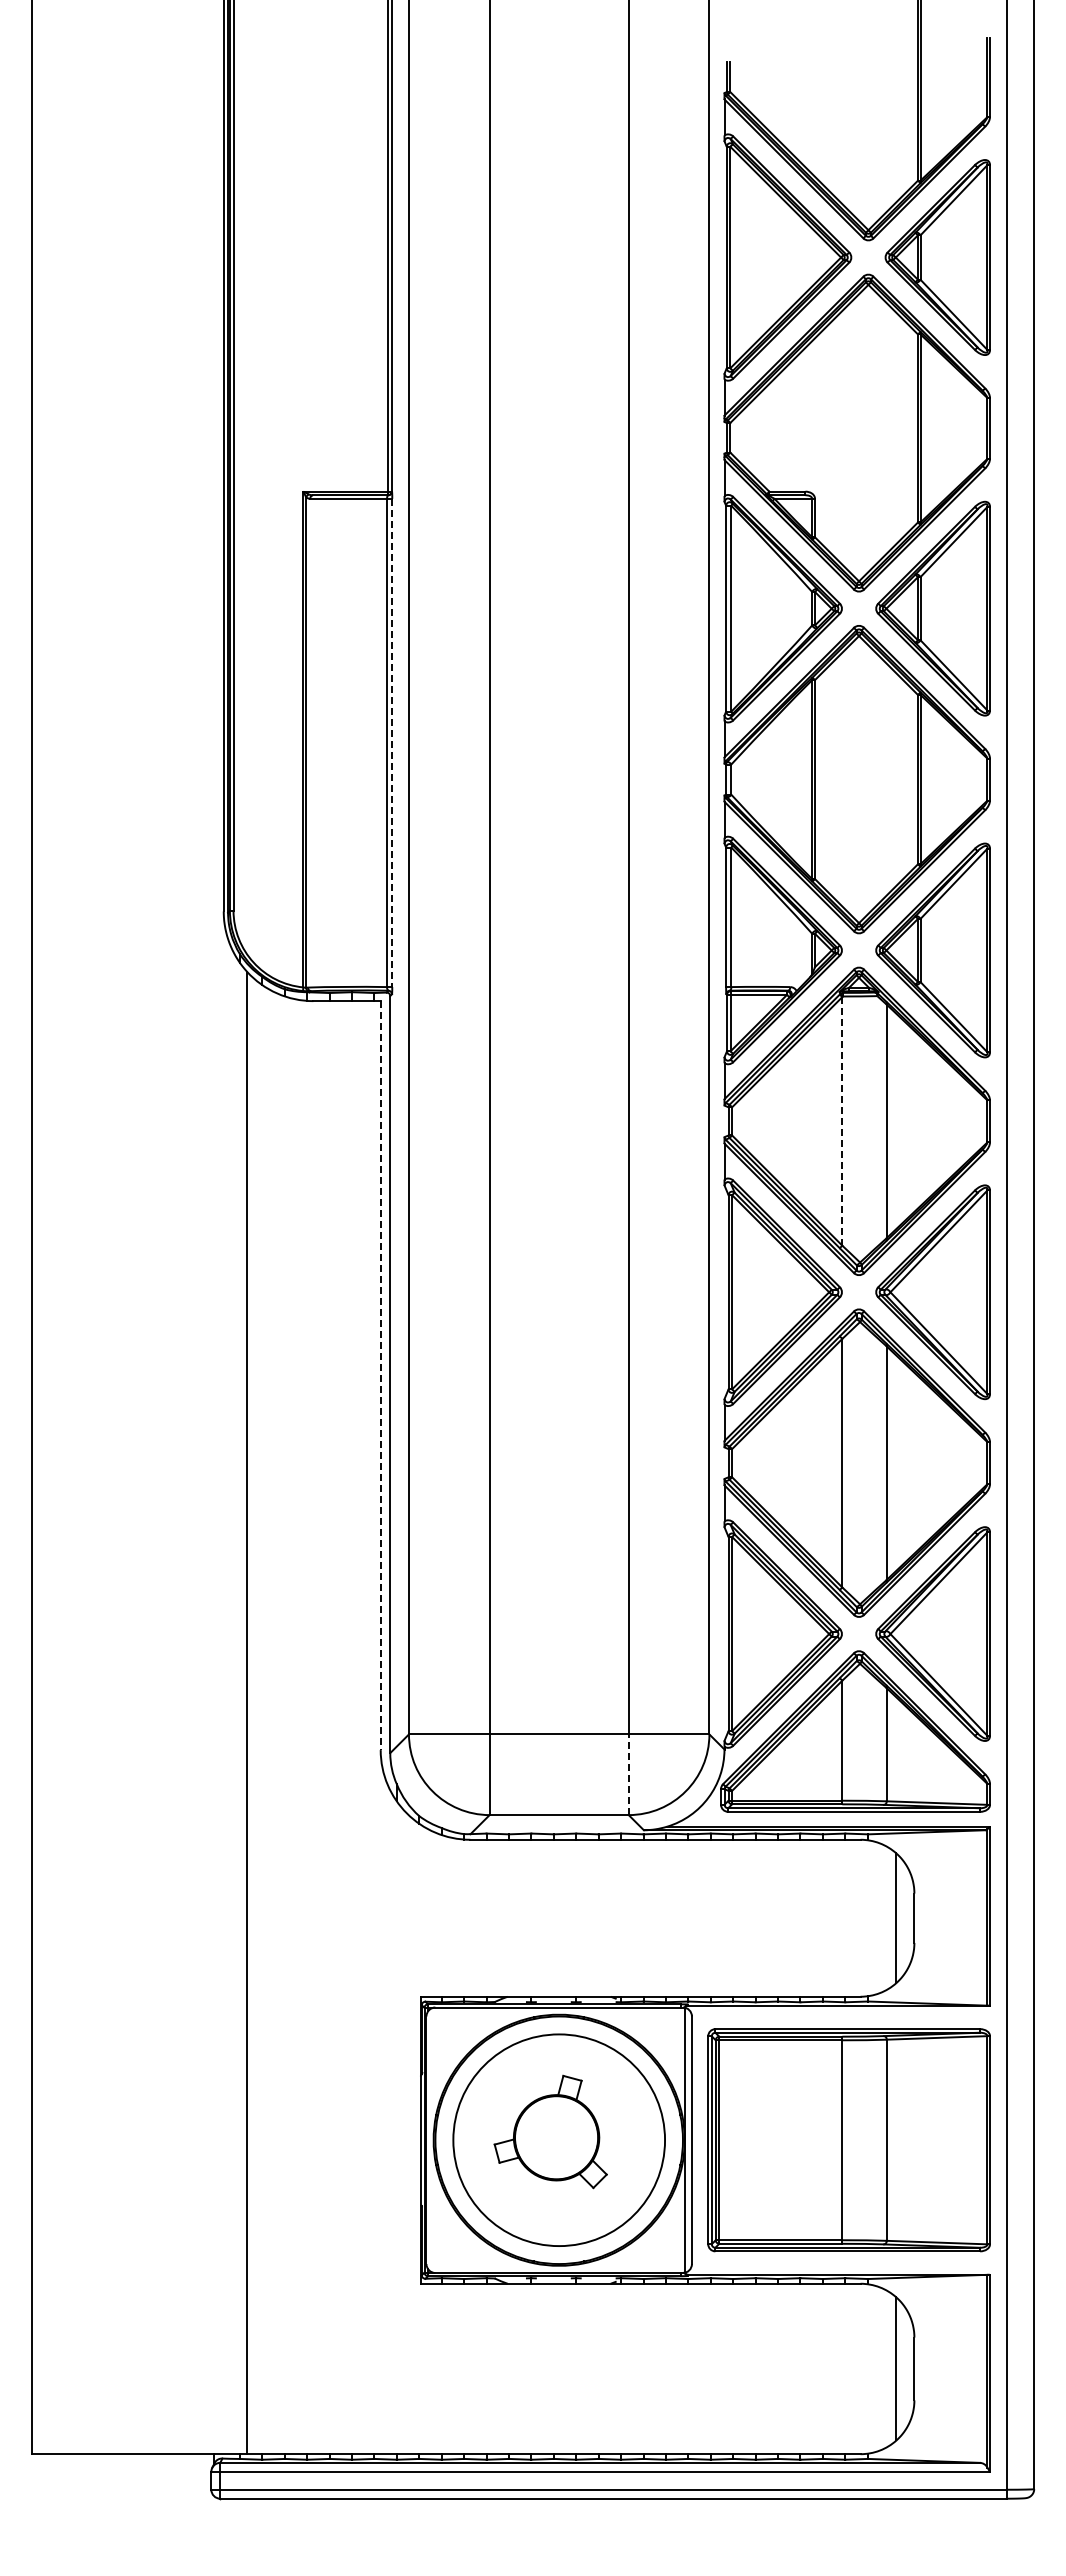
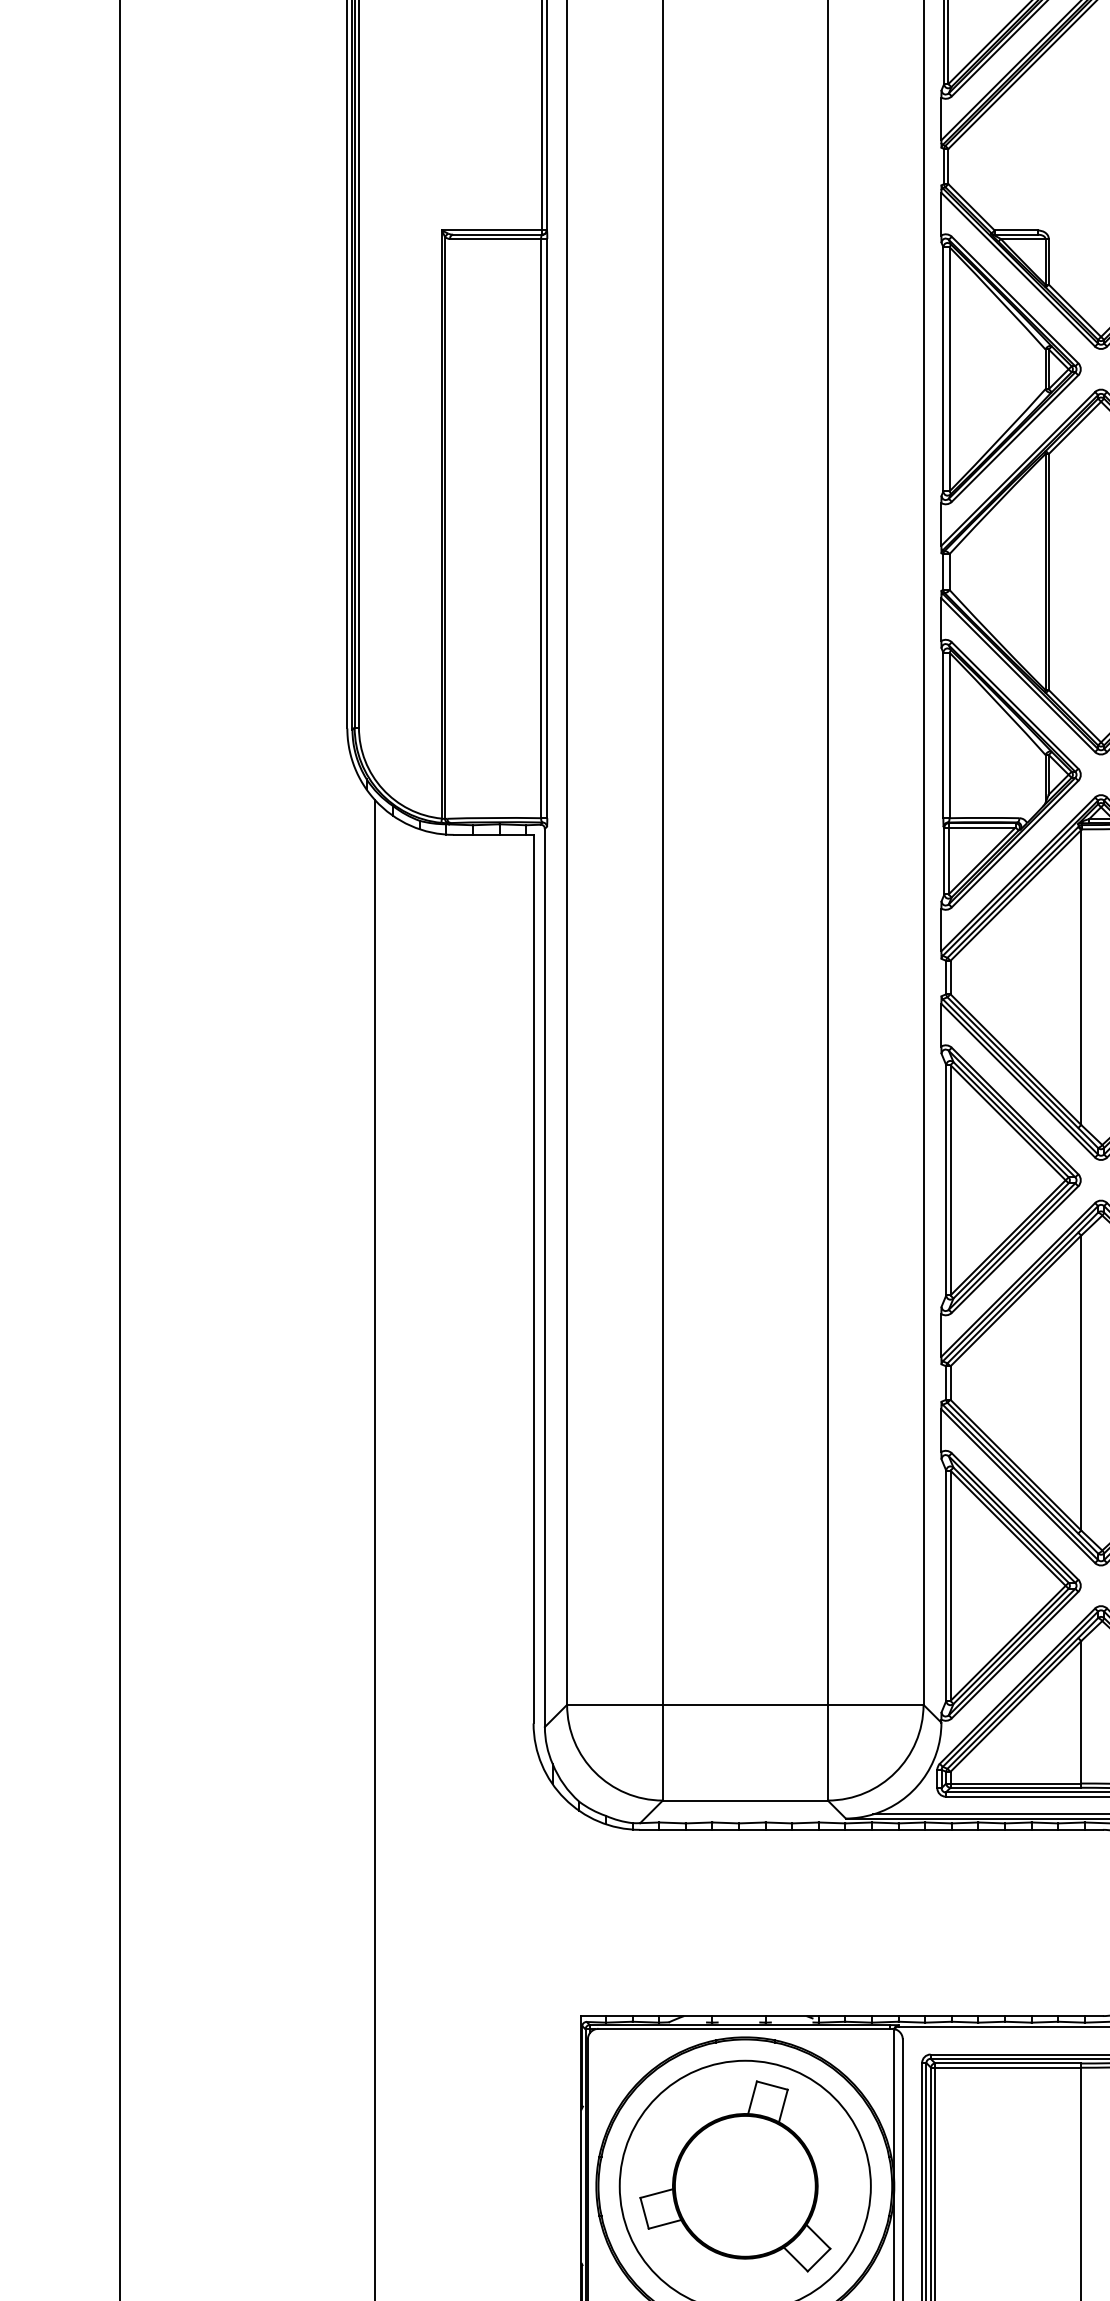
line: (392, 743) -> (547, 529), dashed -> solid
line: (842, 1121) -> (1081, 977), dashed -> solid
line: (380, 1376) -> (533, 1280), dashed -> solid
line: (628, 1774) -> (827, 1752), dashed -> solid
part: (550, 2131) -> (735, 2175), size x1.43

